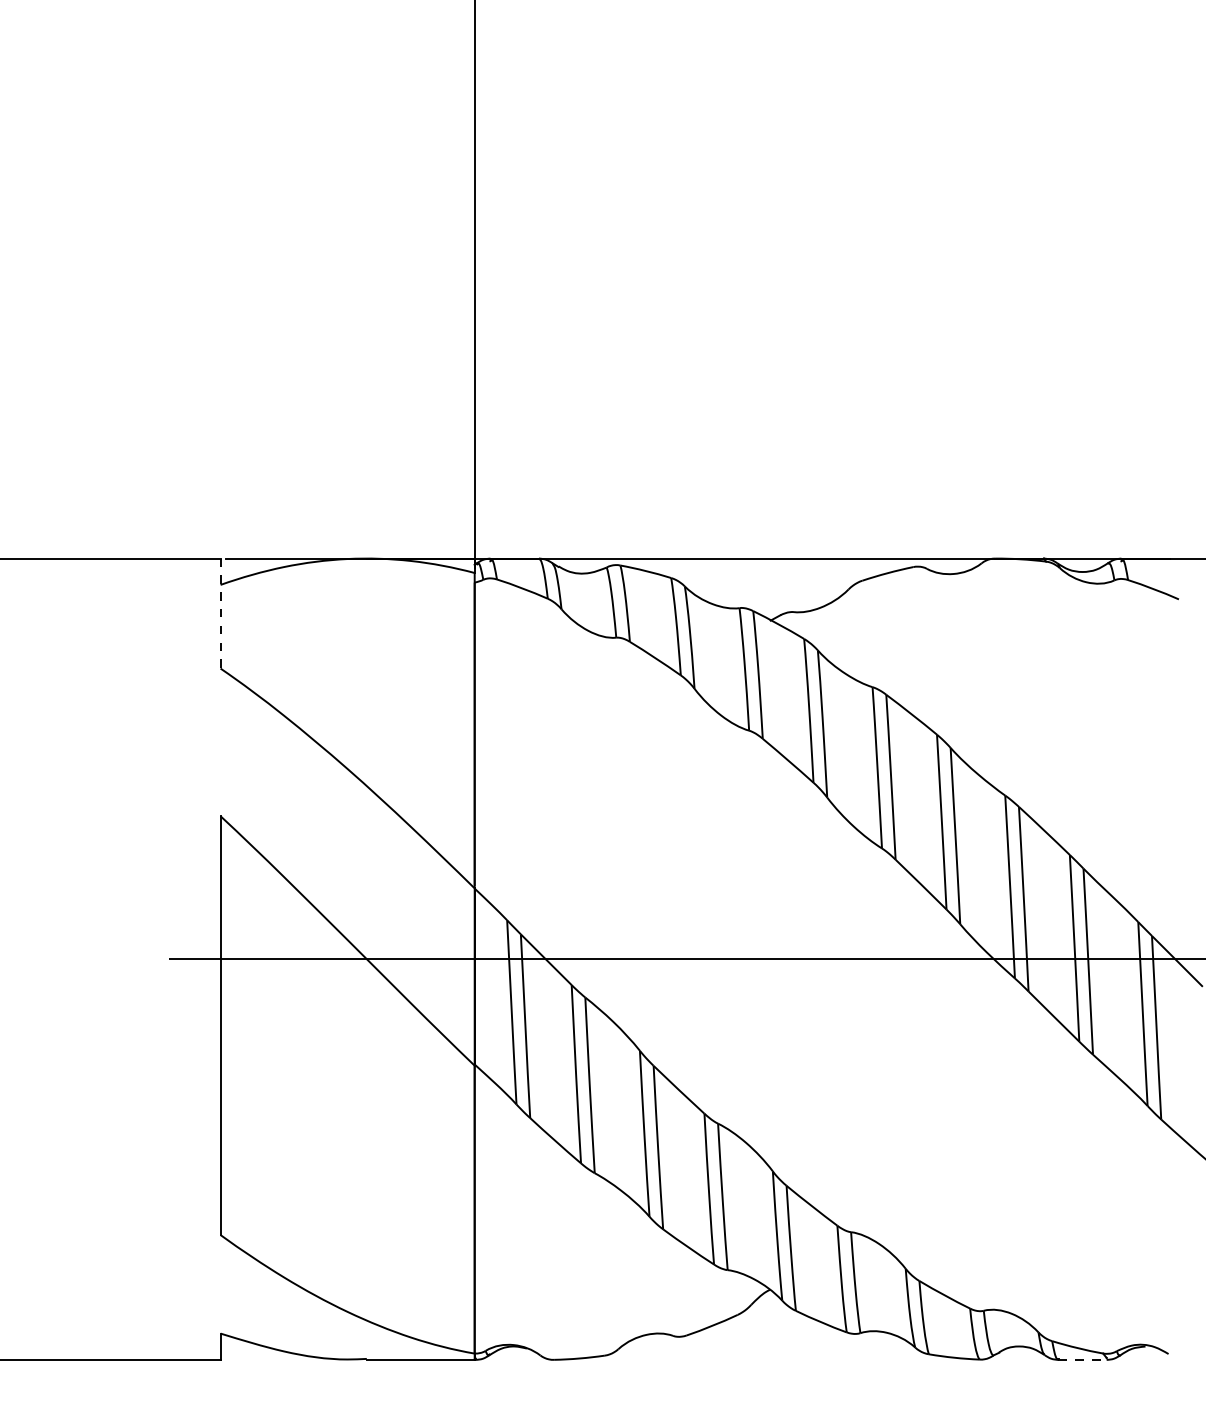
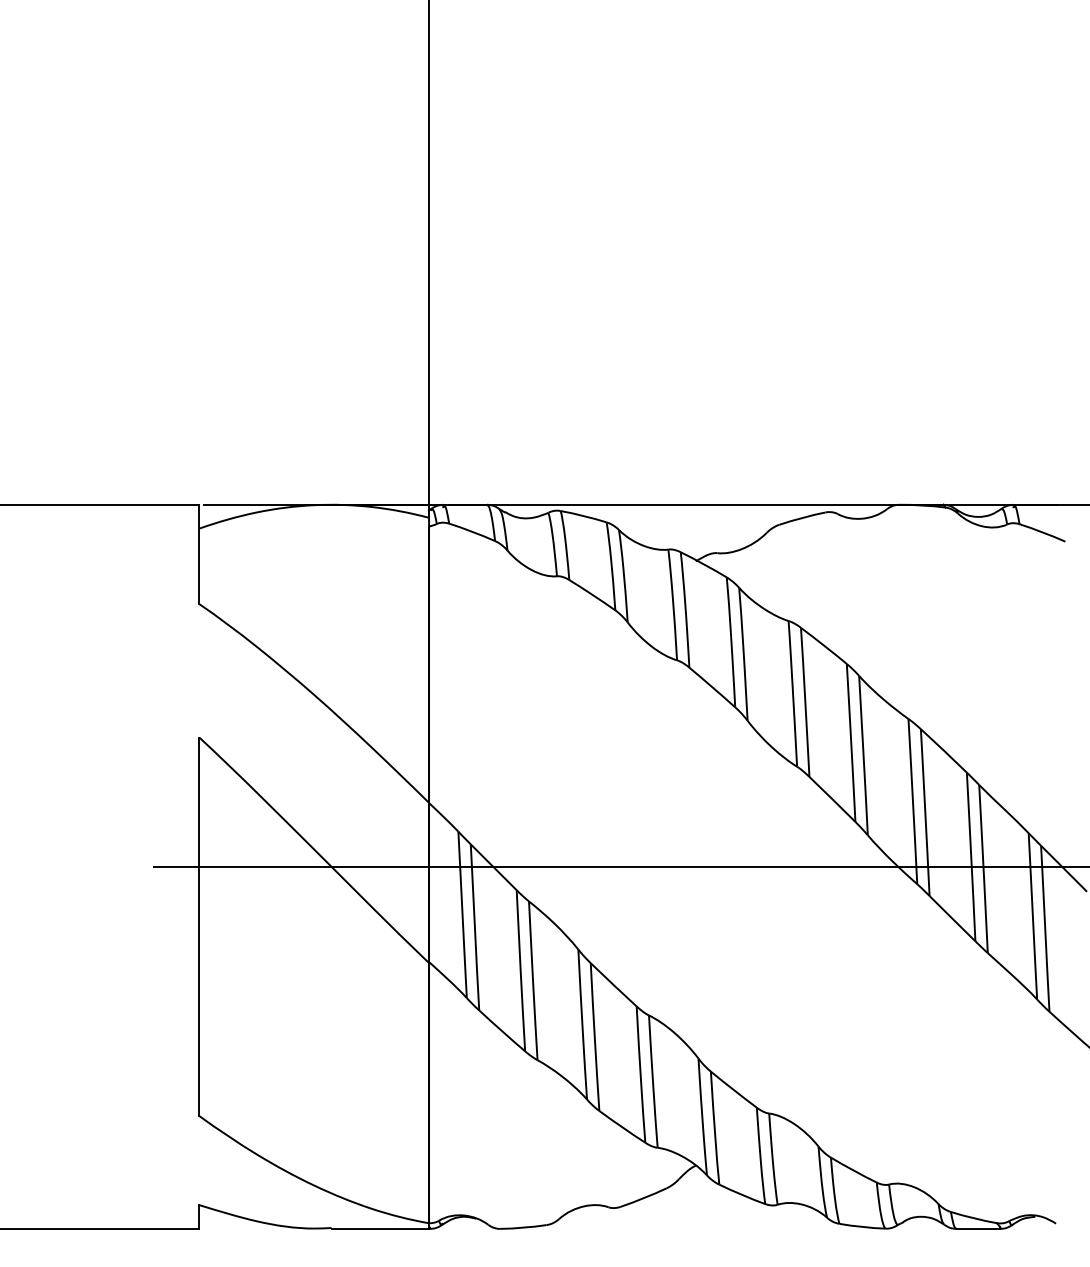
line: (220, 613) -> (199, 554), dashed -> solid
line: (1082, 1360) -> (978, 1229), dashed -> solid

